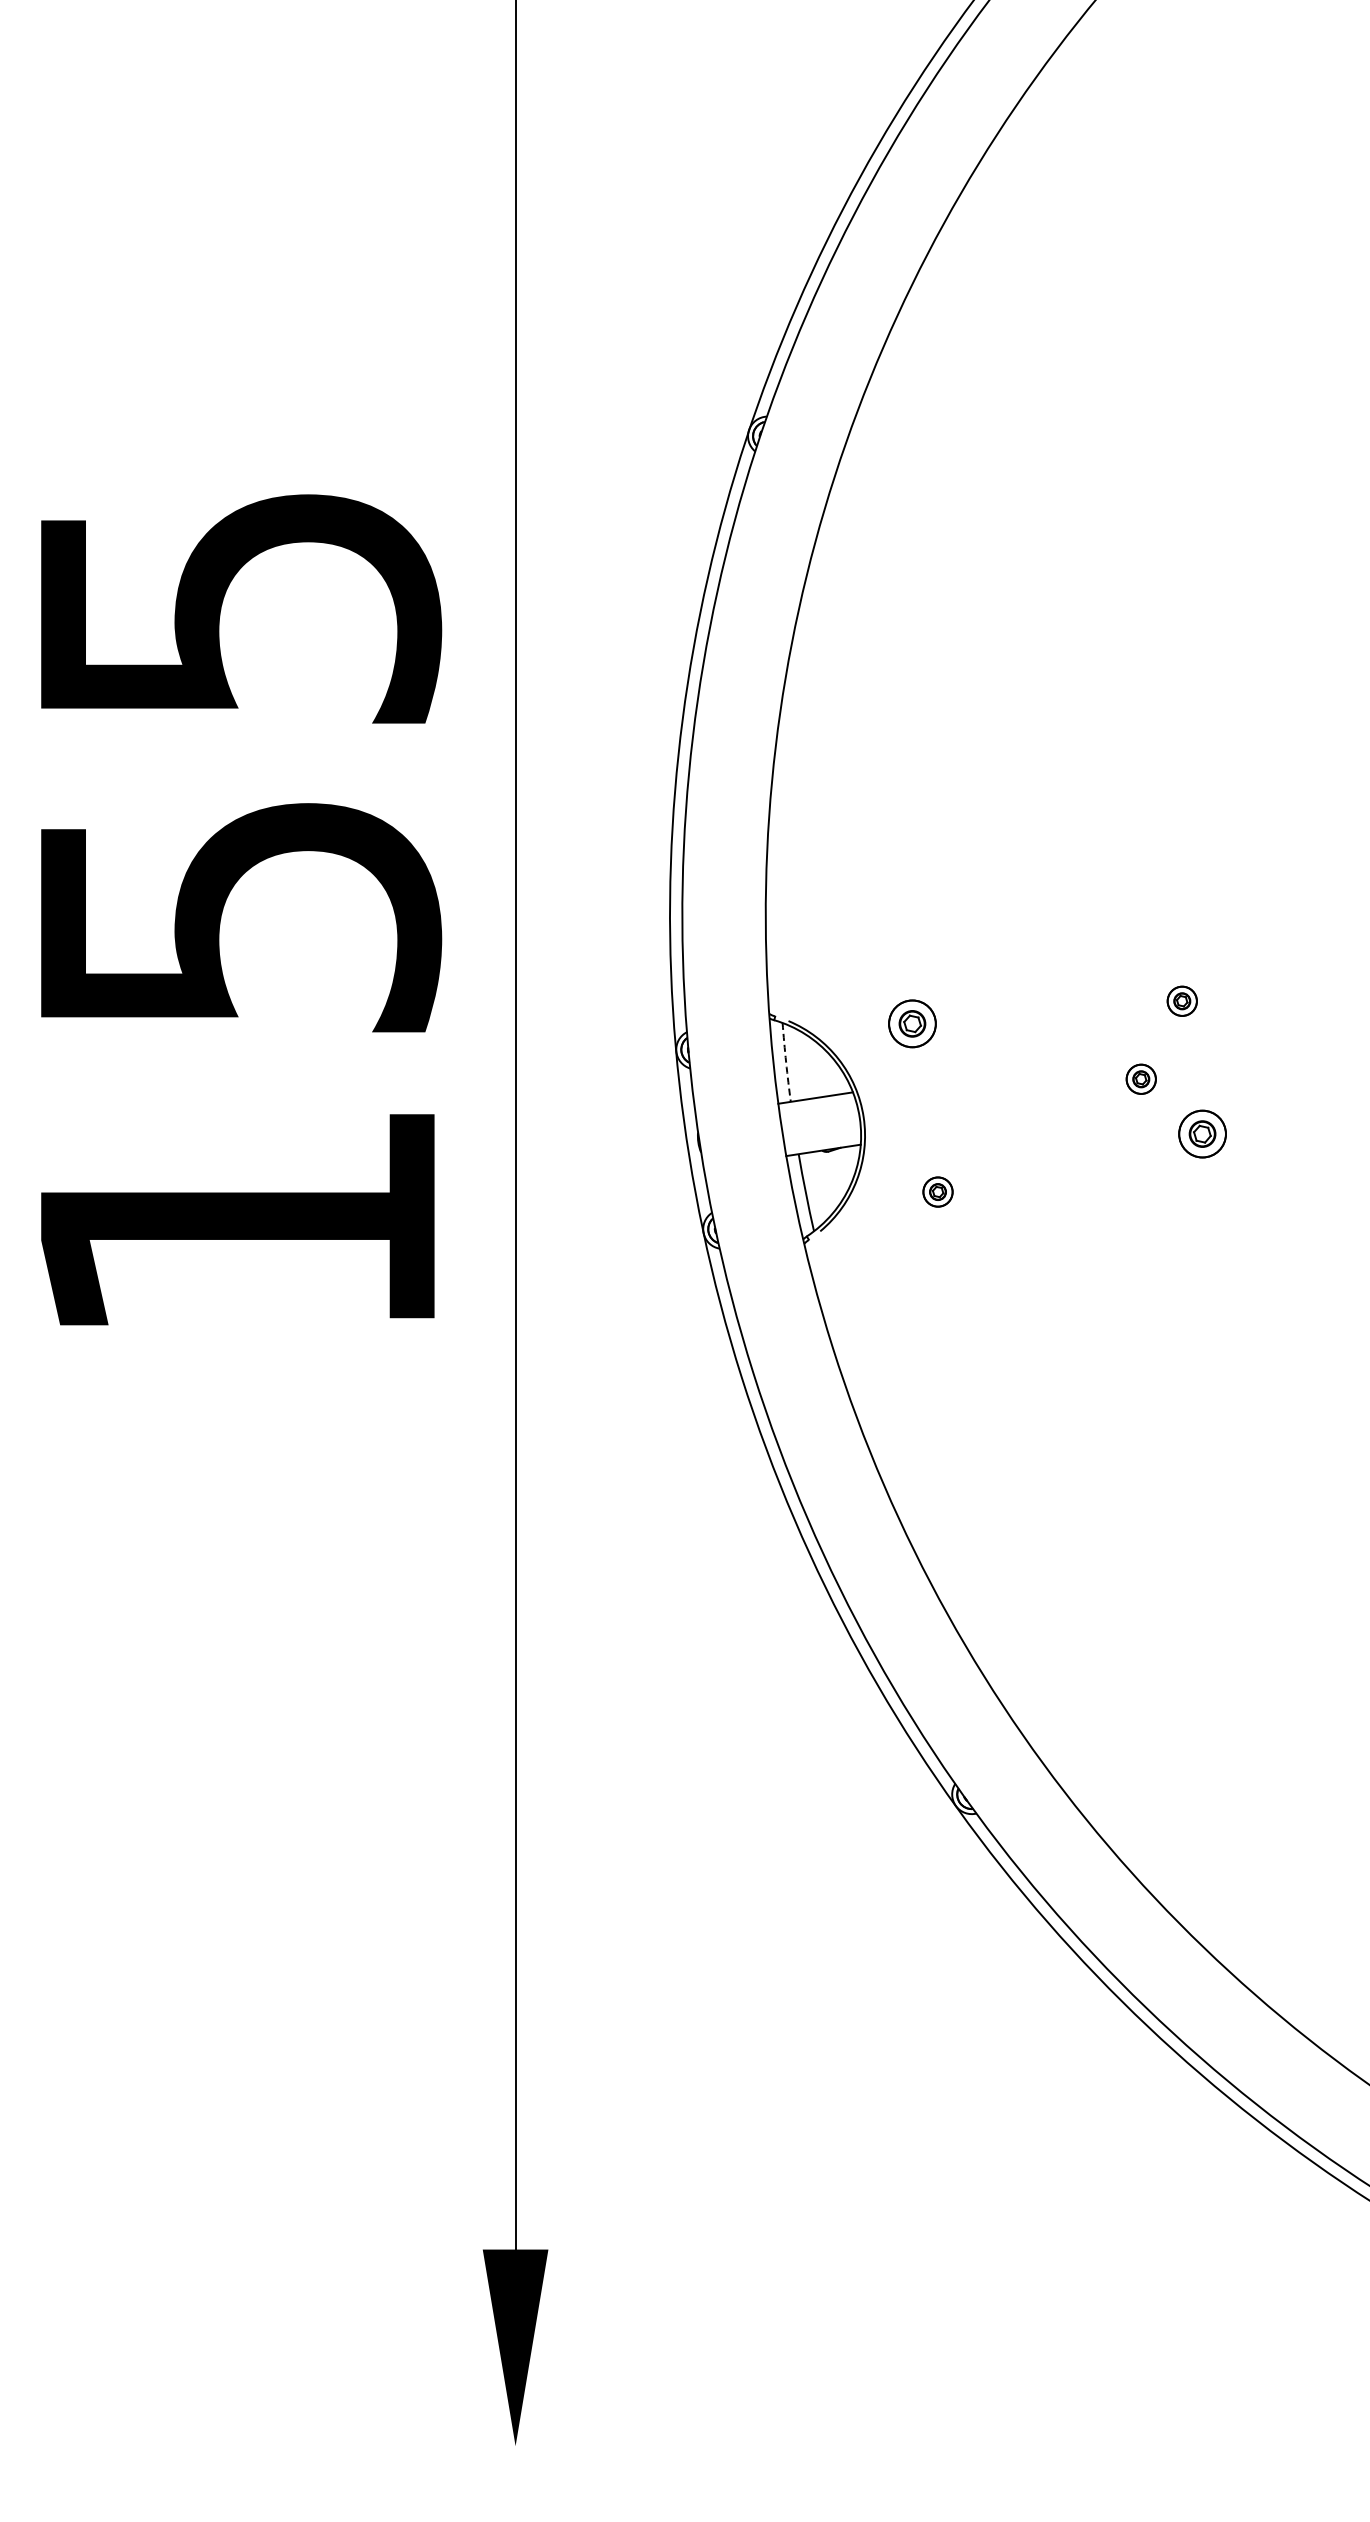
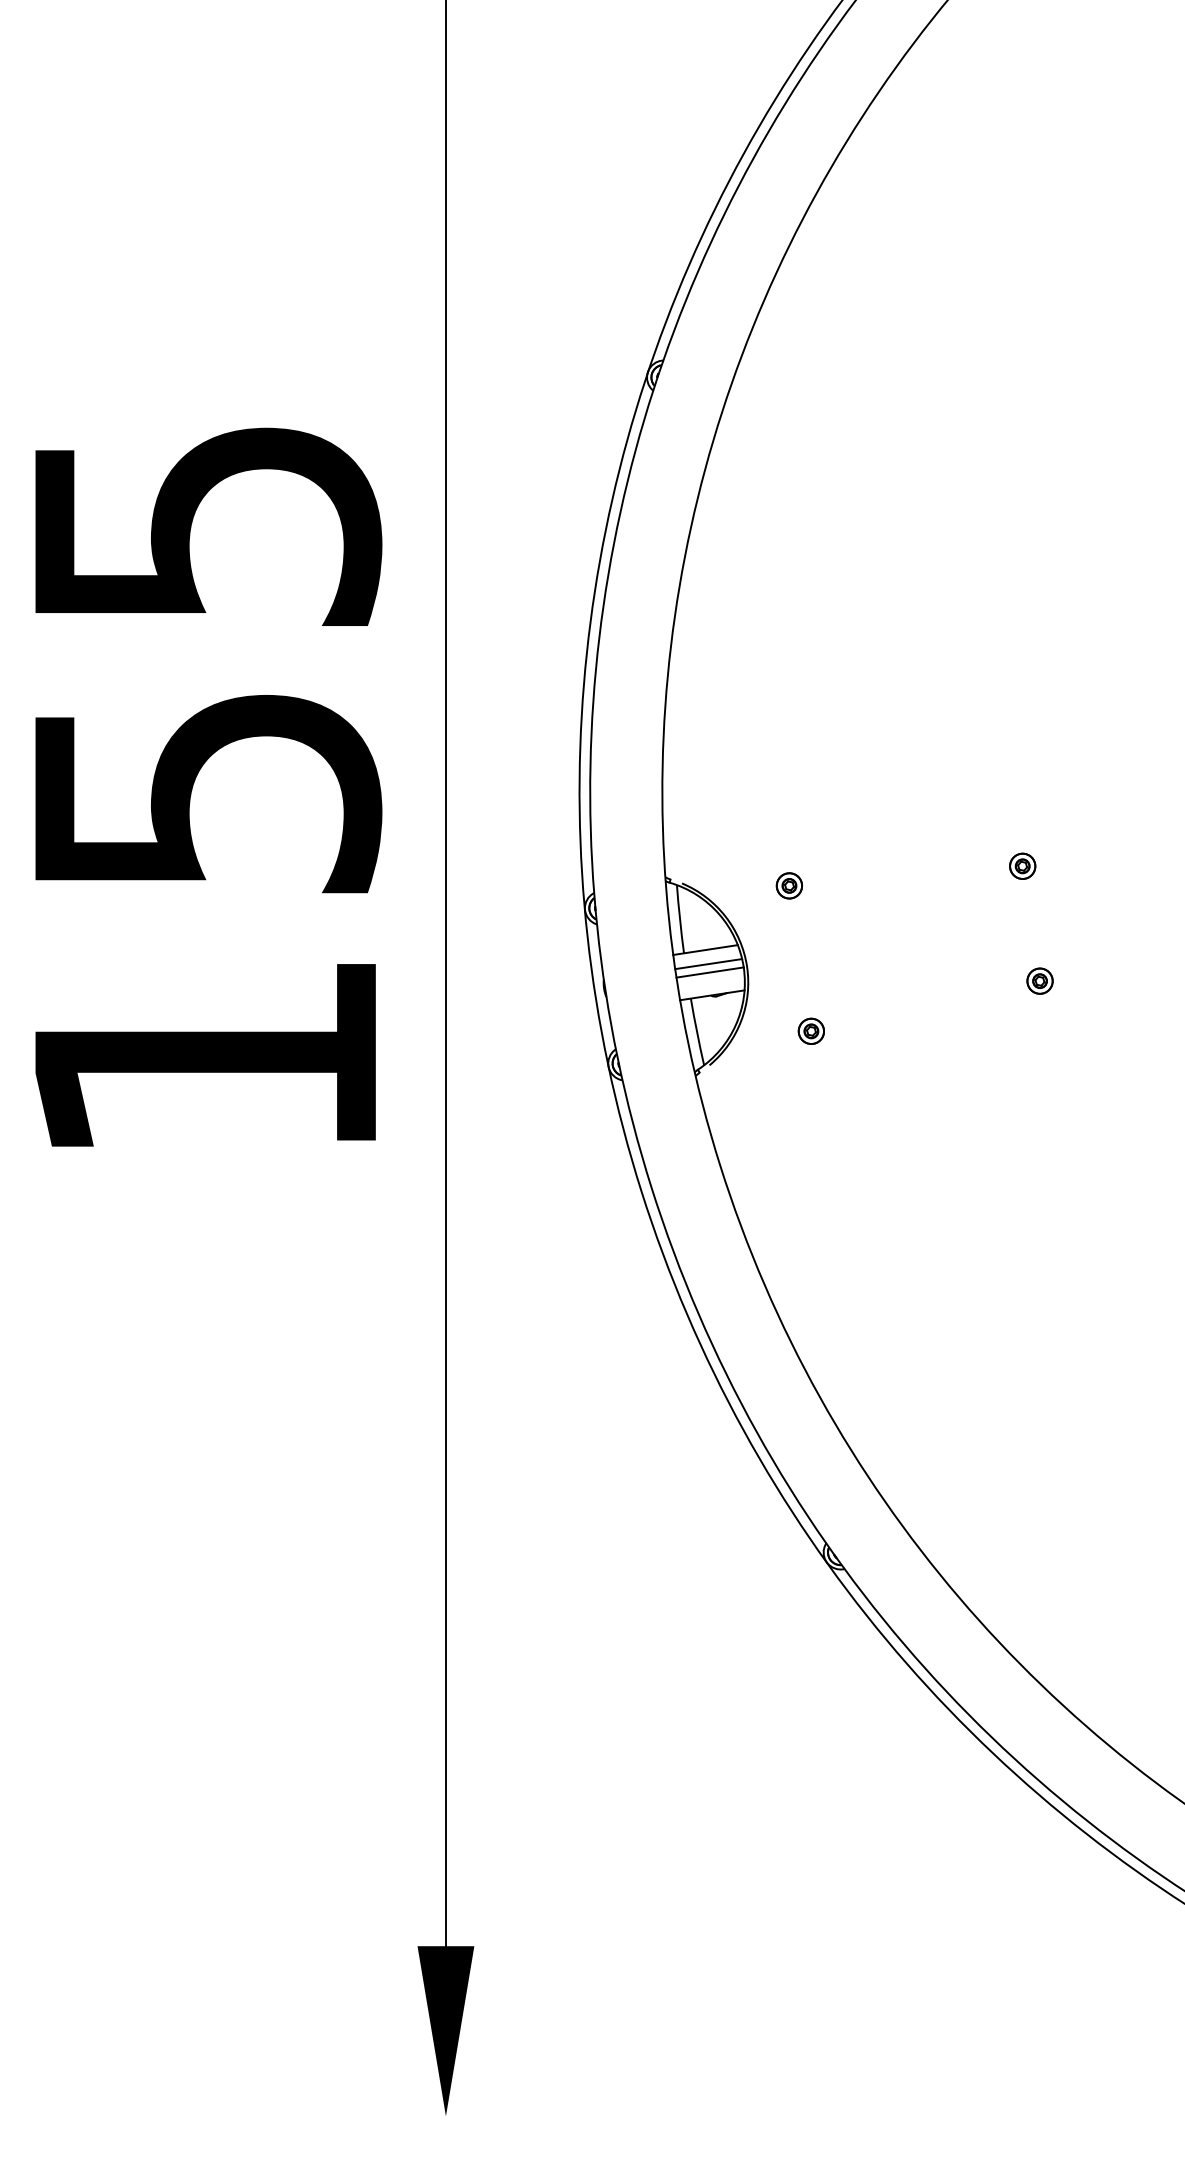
part: (912, 1023) -> (789, 885), size x0.62
arc: (786, 1062) -> (680, 919), dashed -> solid
part: (1140, 1078) -> (986, 933), removed
line: (818, 1114) -> (707, 964), added
line: (820, 1123) -> (709, 972), added
part: (1201, 1133) -> (1039, 980), size x0.62

